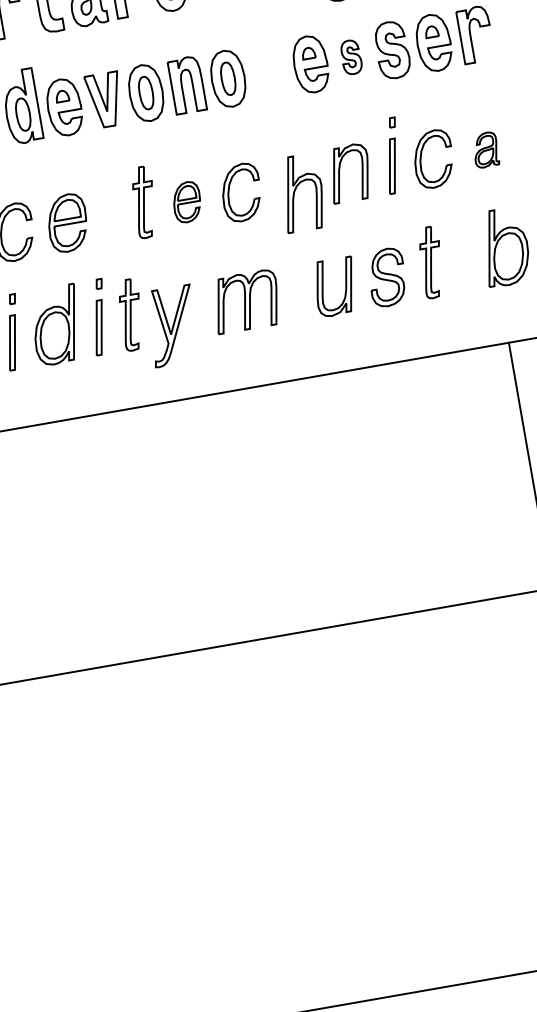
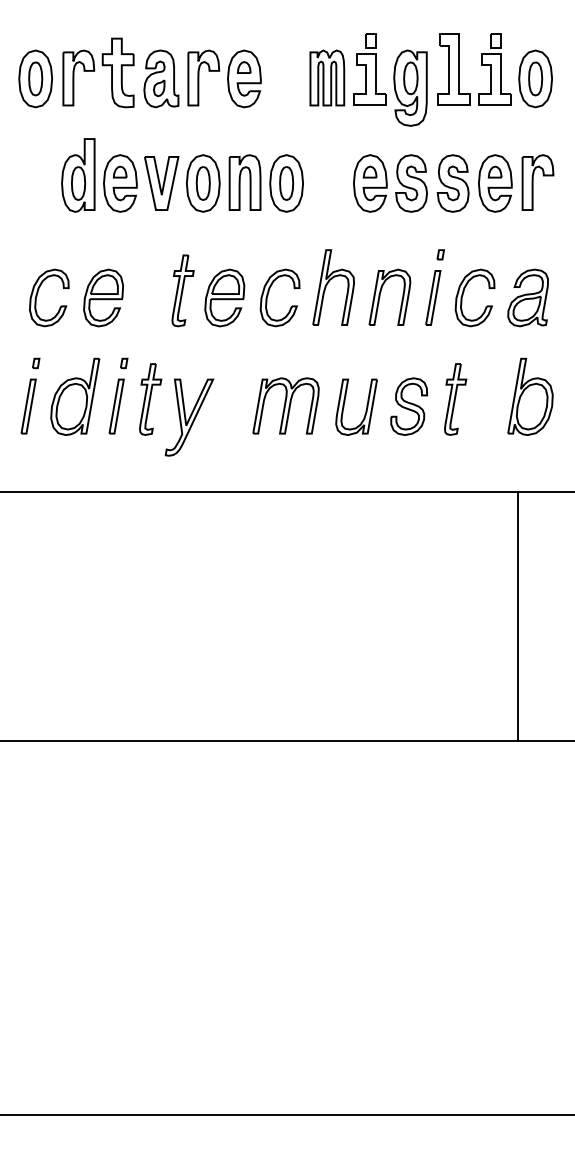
part: (351, 57) -> (411, 183), size x1.67
part: (485, 149) -> (527, 297), size x1.67
part: (295, 191) -> (327, 285), moved
part: (186, 201) -> (224, 297), size x1.43
part: (245, 301) -> (285, 405), moved

